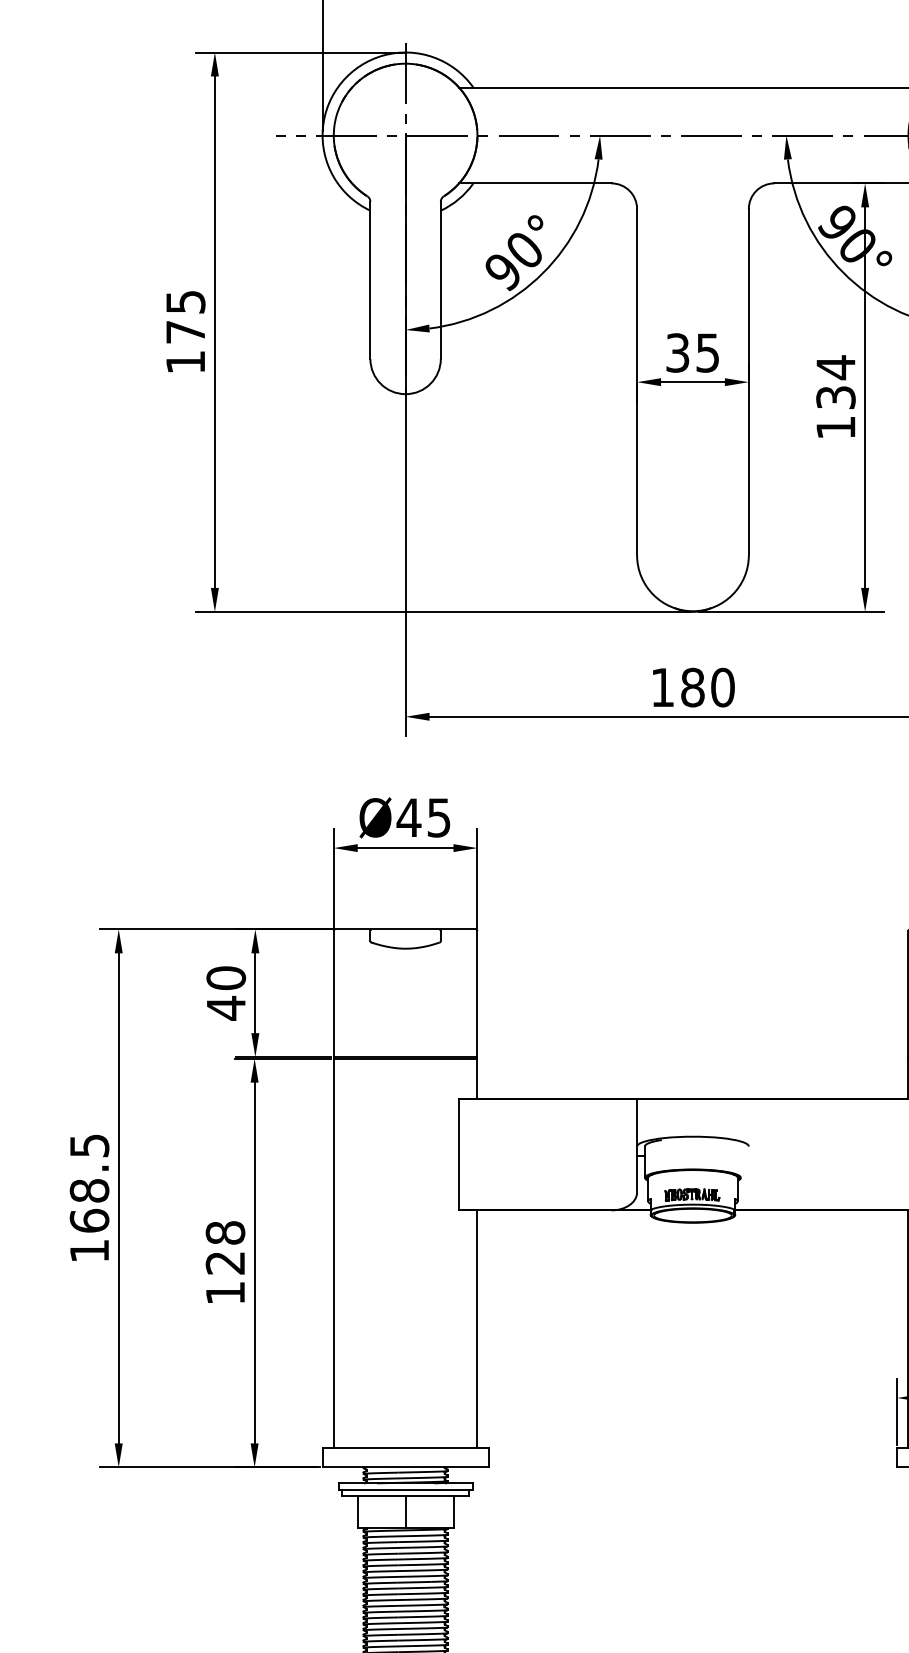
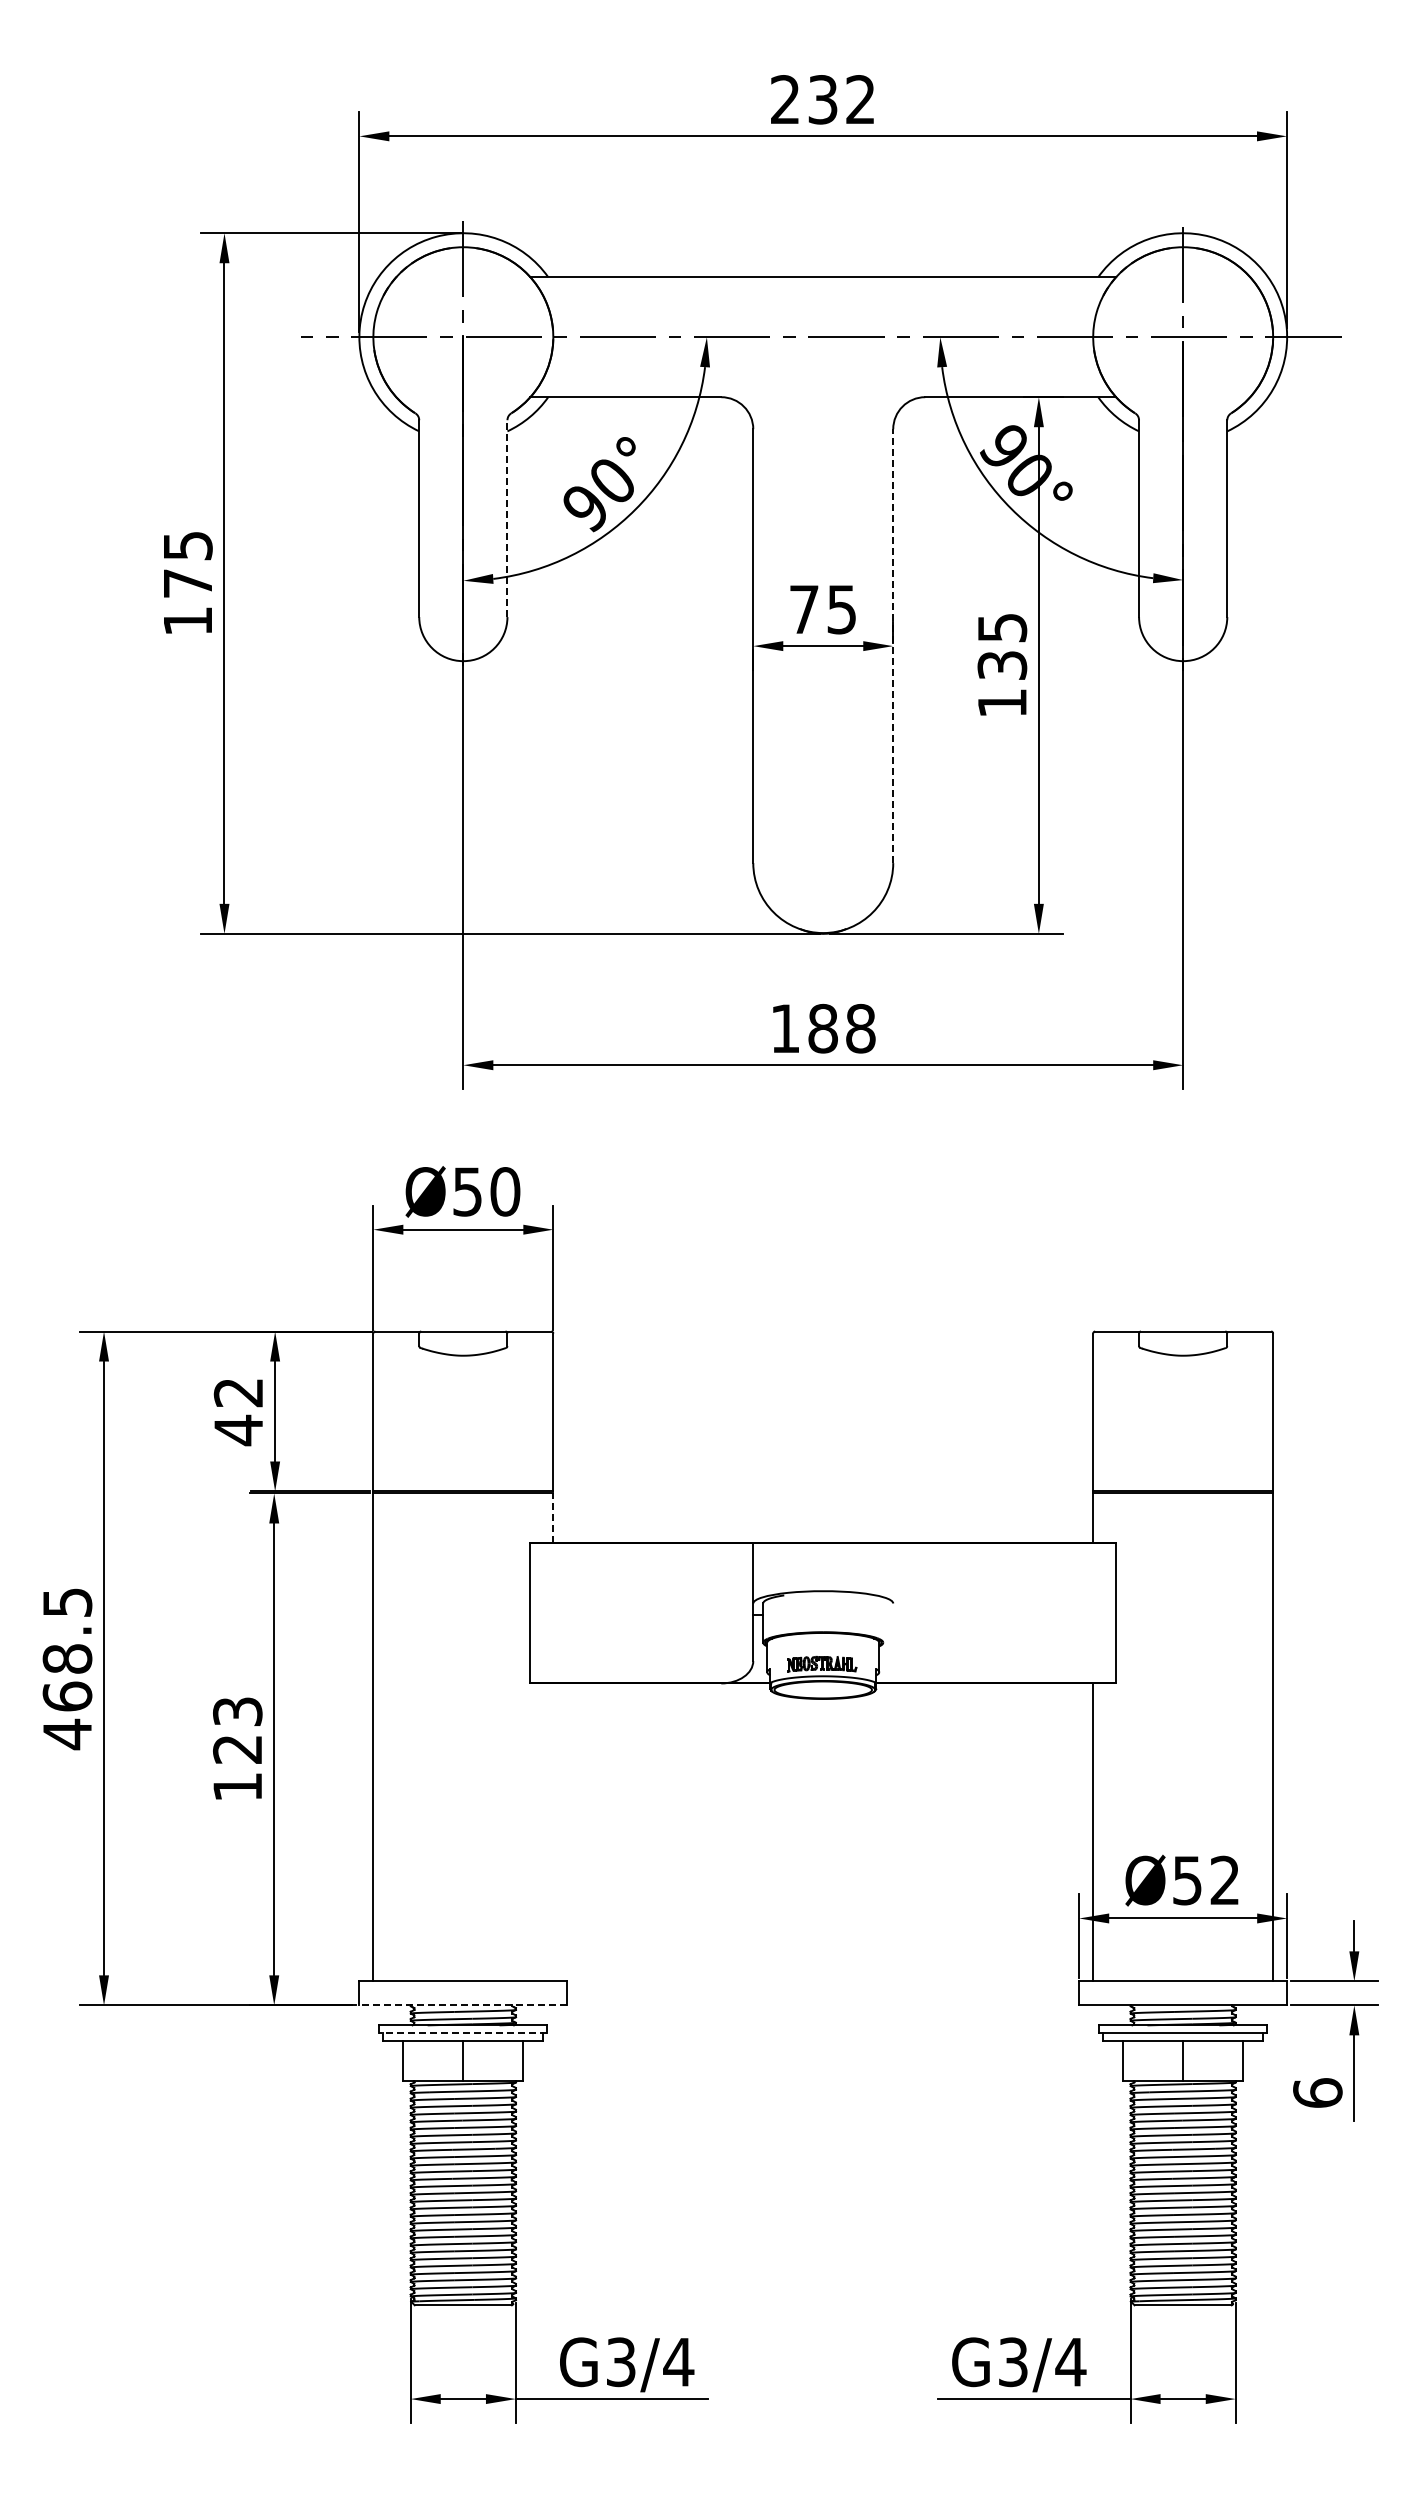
line: (440, 280) -> (507, 518), solid -> dashed
text: (677, 352) -> (804, 609), 35 -> 75
text: (836, 367) -> (1002, 627), 134 -> 135
line: (749, 382) -> (893, 646), solid -> dashed
text: (722, 687) -> (860, 1028), 180 -> 188
text: (423, 817) -> (485, 1191), Ø45 -> Ø50
text: (226, 978) -> (238, 1392), 40 -> 42
line: (477, 1078) -> (553, 1518), solid -> dashed
text: (225, 1232) -> (237, 1711), 128 -> 123
text: (89, 1251) -> (67, 1734), 168.5 -> 468.5
line: (477, 1329) -> (553, 1832), removed
line: (405, 1467) -> (463, 2005), solid -> dashed
line: (405, 1489) -> (463, 2033), solid -> dashed

